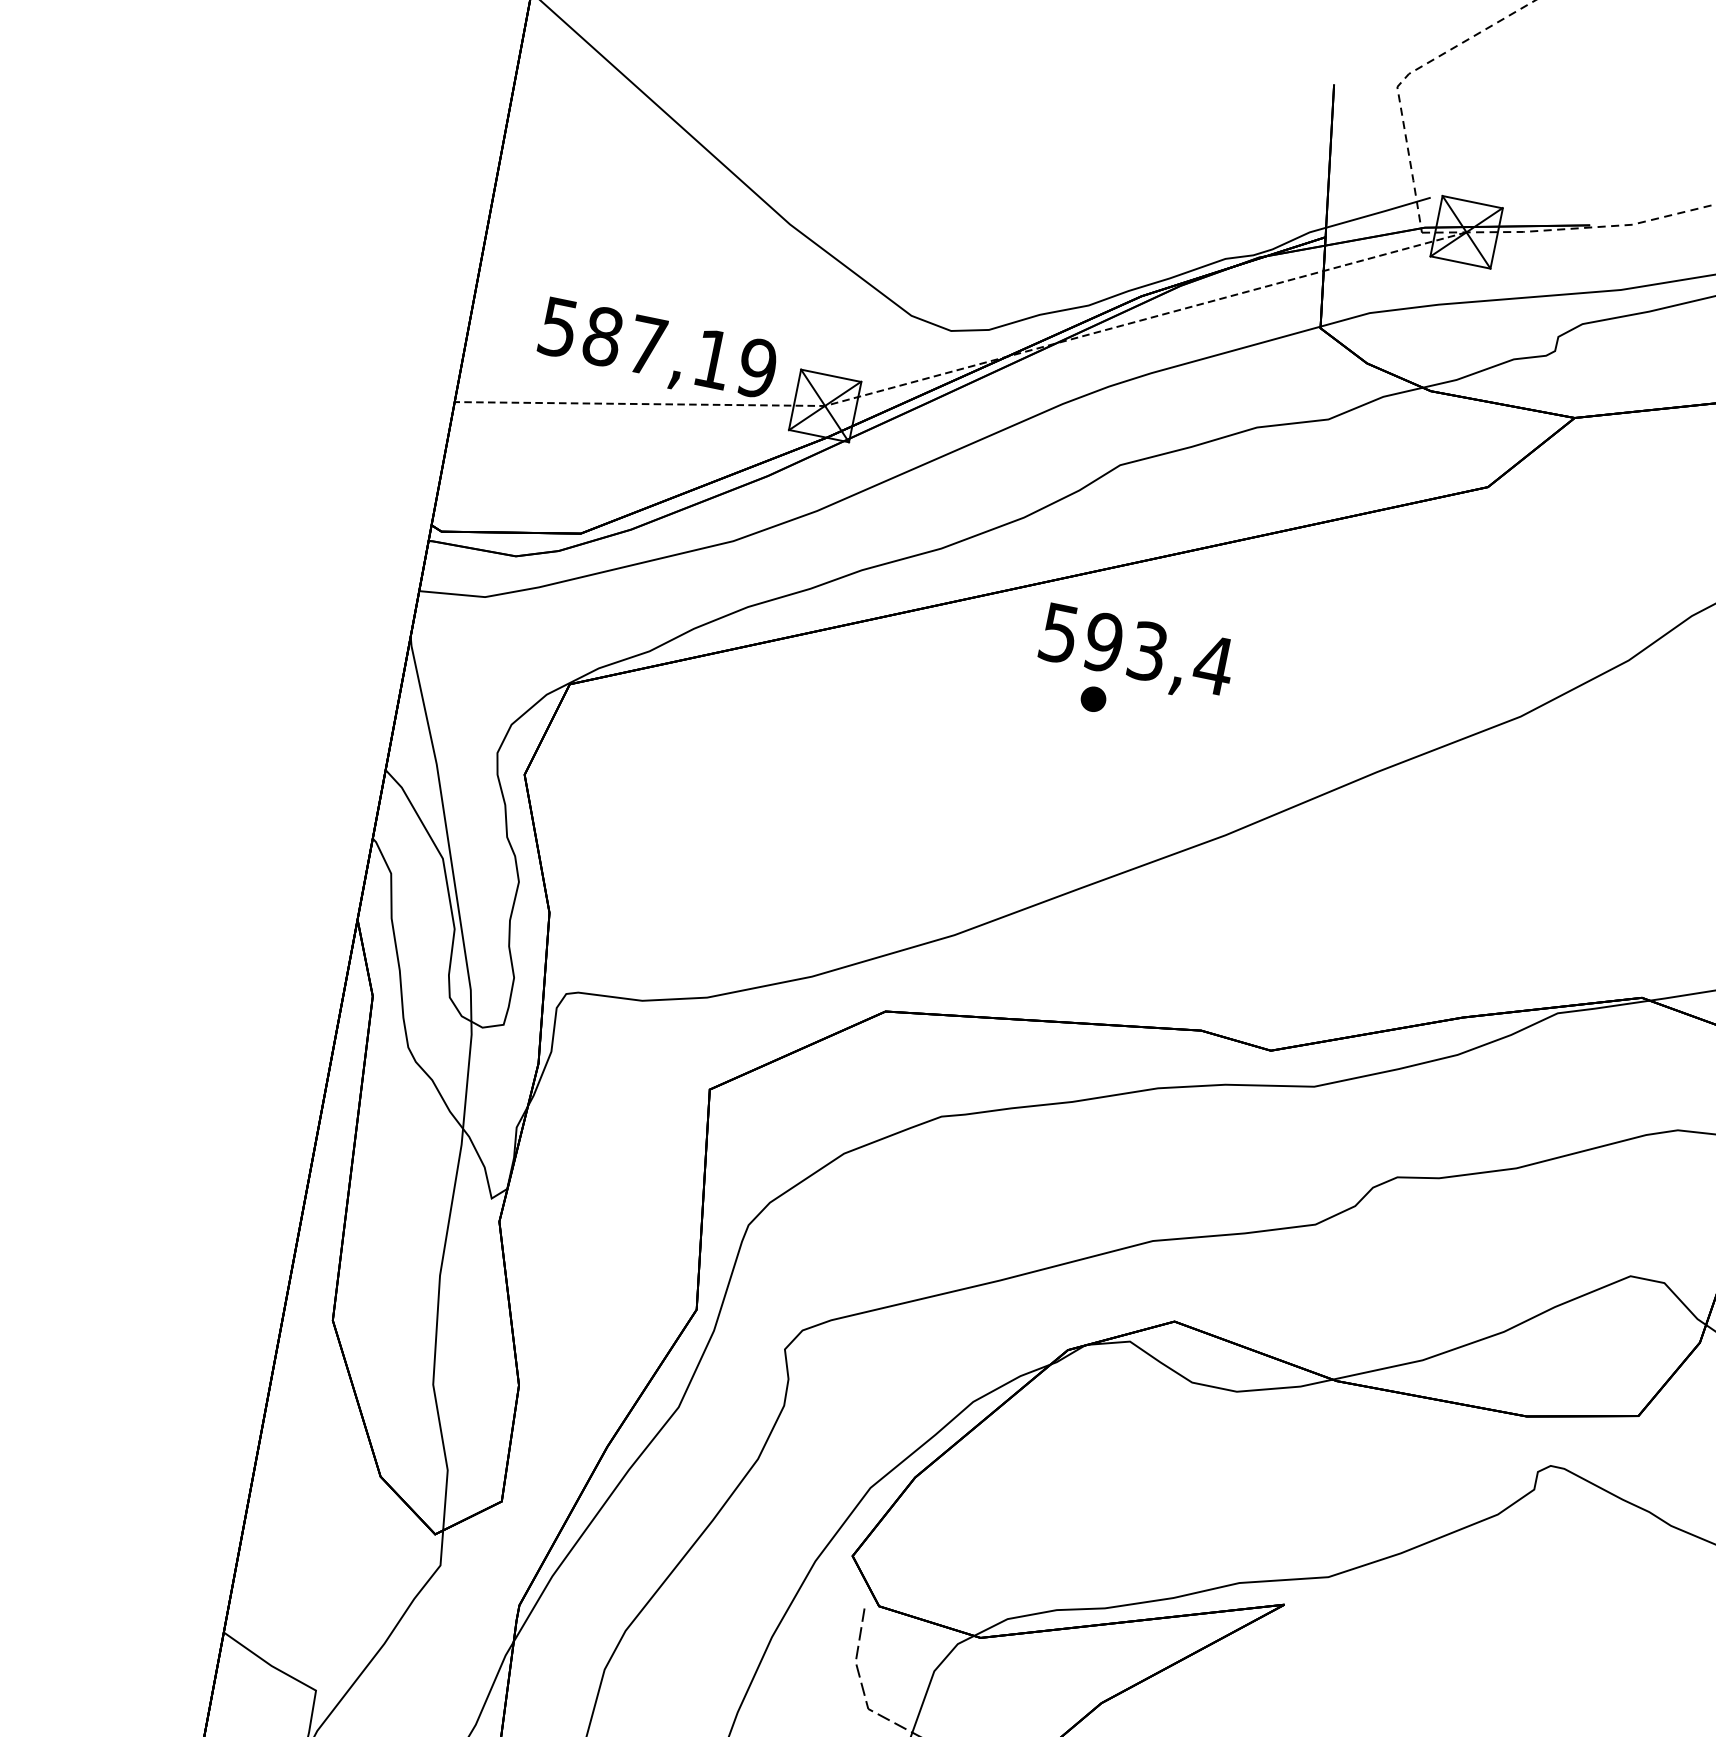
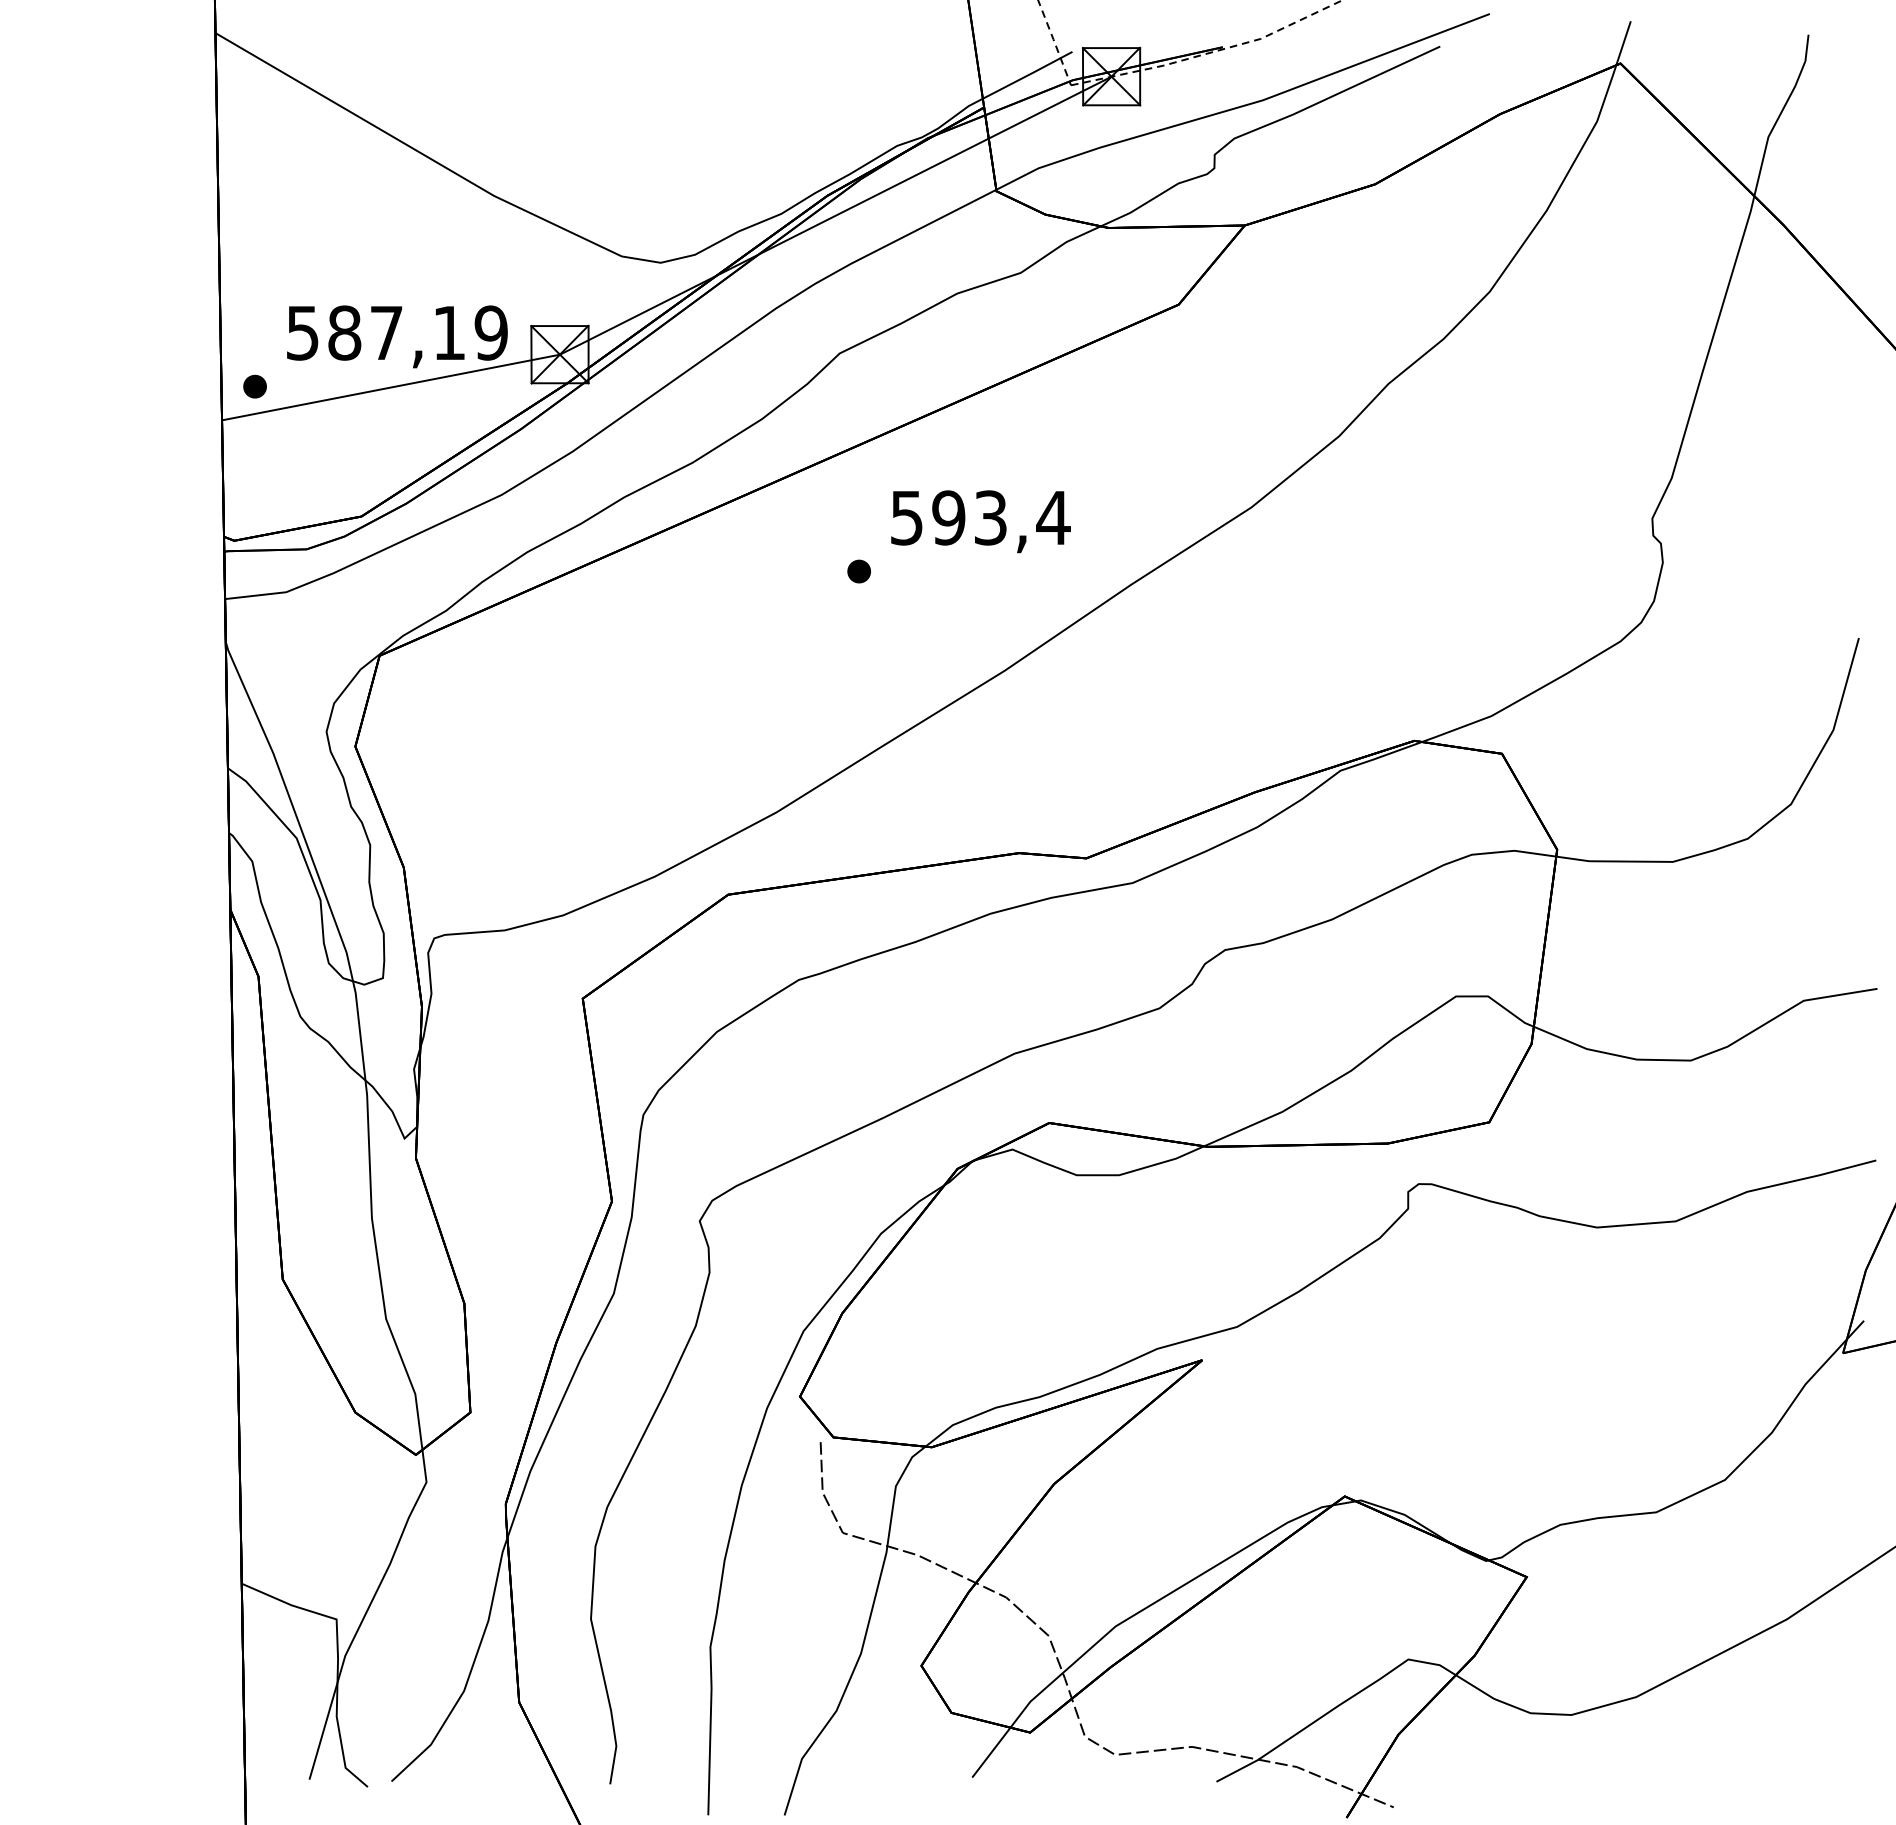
line: (966, 367) -> (681, 293), dashed -> solid
part: (496, 373) -> (254, 386), added
text: (1136, 653) -> (980, 521), moved

